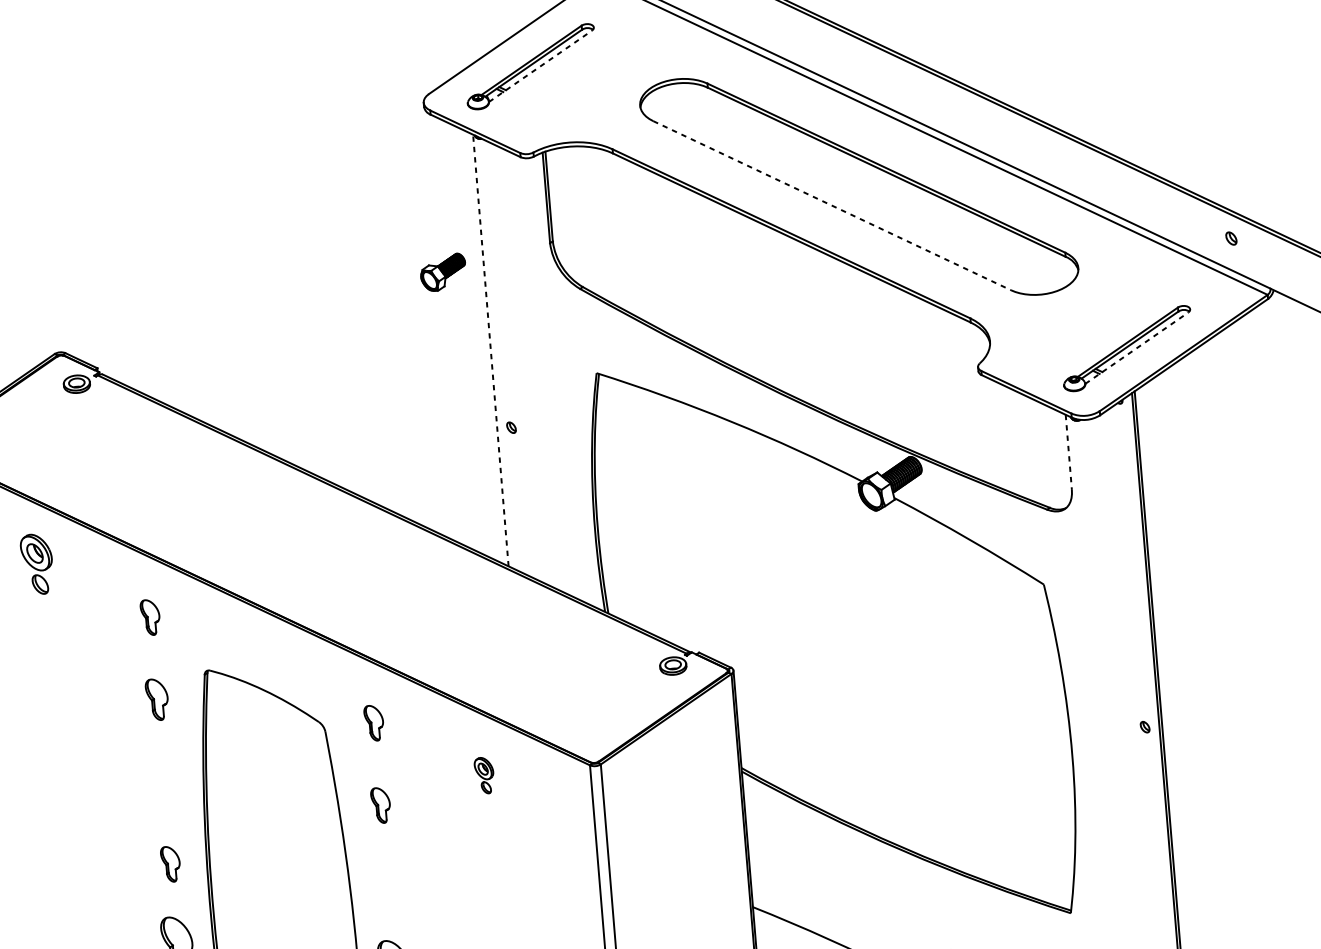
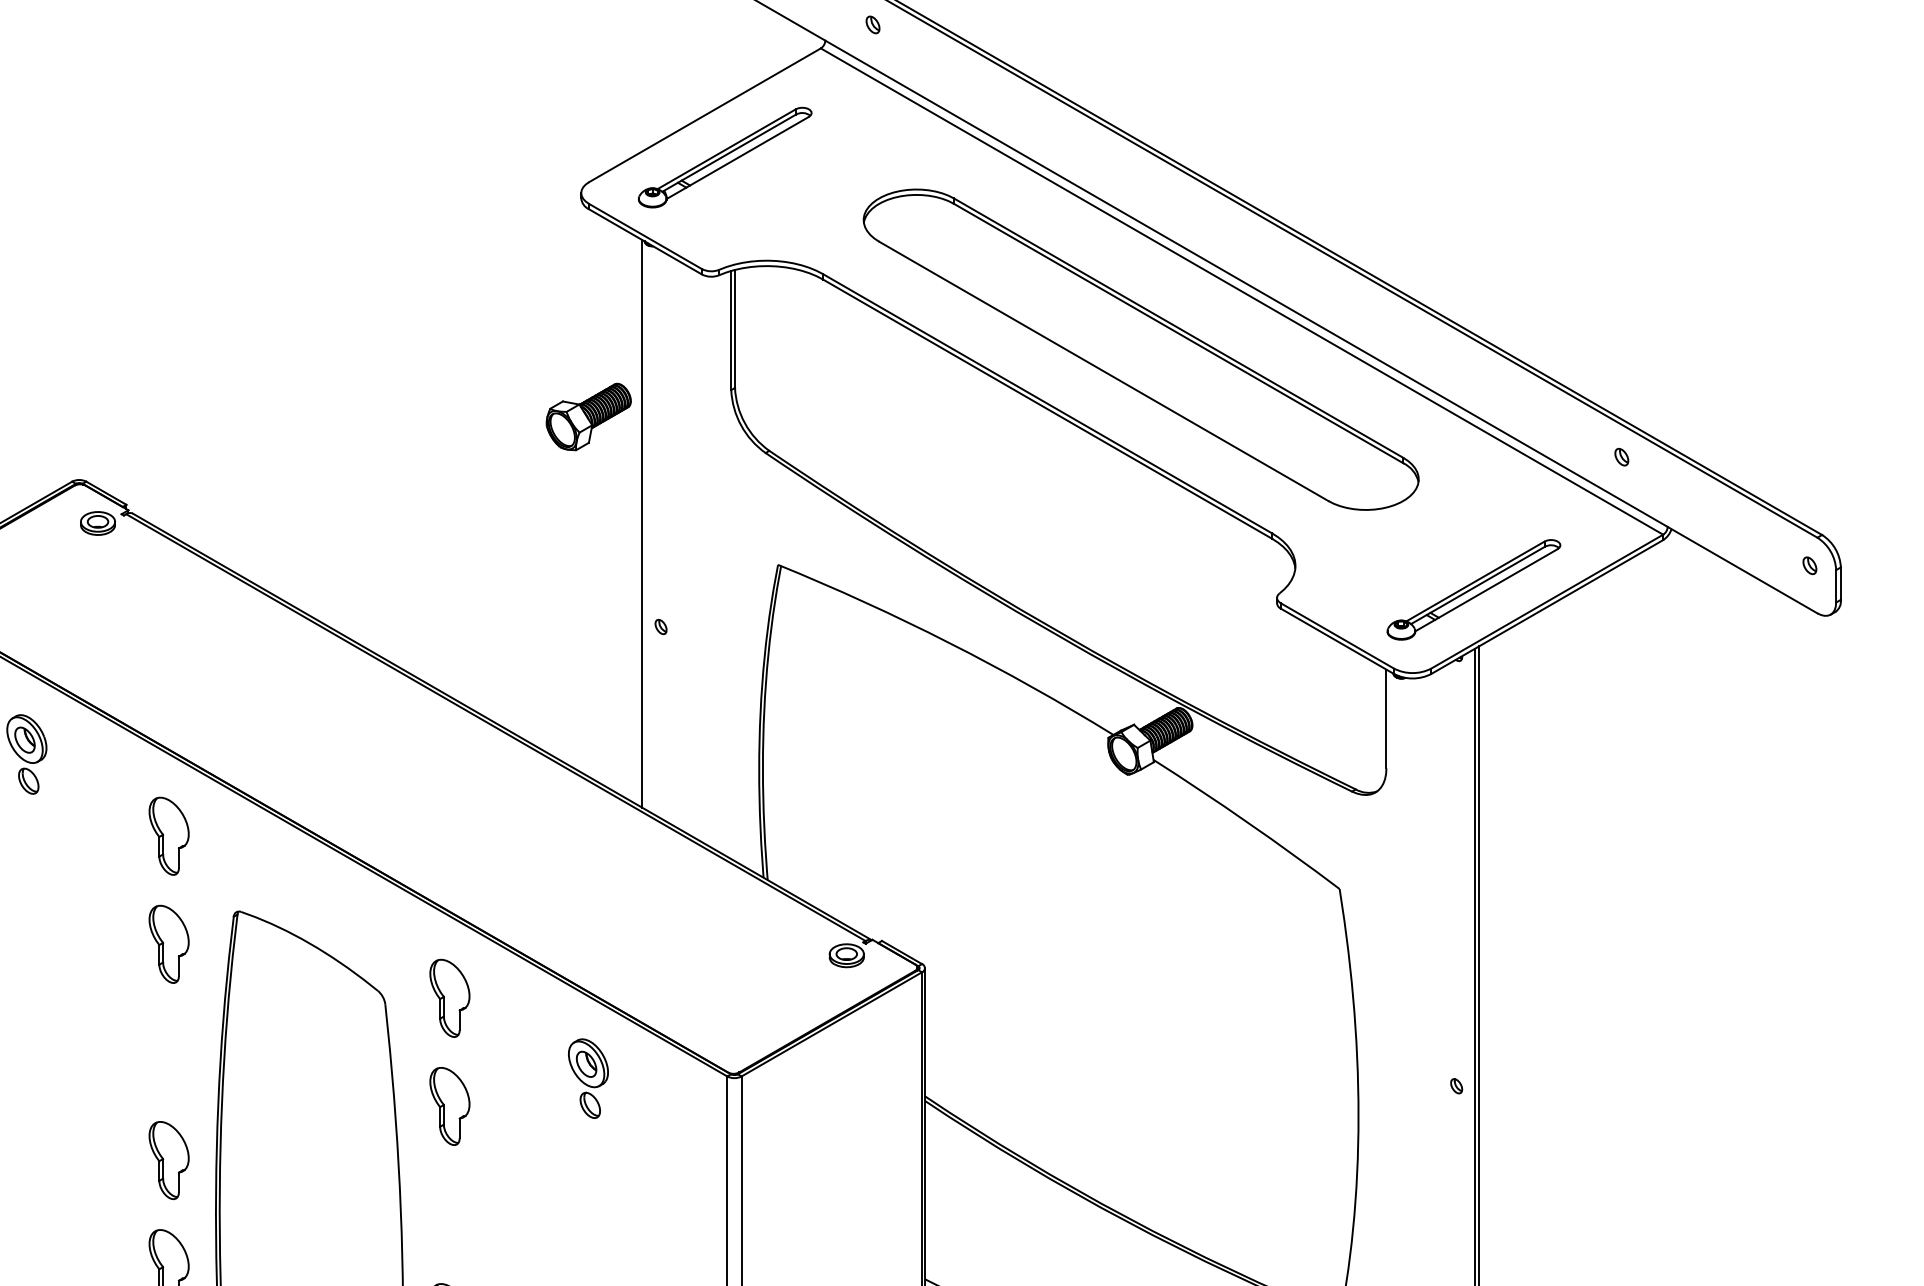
line: (541, 65) -> (738, 157), dashed -> solid
line: (832, 205) -> (1104, 371), dashed -> solid
part: (443, 272) -> (588, 416), size x1.43
line: (1136, 347) -> (1486, 589), dashed -> solid
line: (490, 350) -> (642, 523), dashed -> solid
line: (1068, 452) -> (1386, 719), dashed -> solid
part: (150, 617) -> (168, 835), size x1.67
part: (156, 699) -> (168, 943), size x1.43
part: (373, 722) -> (449, 997), size x1.67
part: (484, 775) -> (588, 1078), size x1.67
part: (380, 805) -> (449, 1106), size x1.67
part: (170, 864) -> (168, 1160), size x1.67

